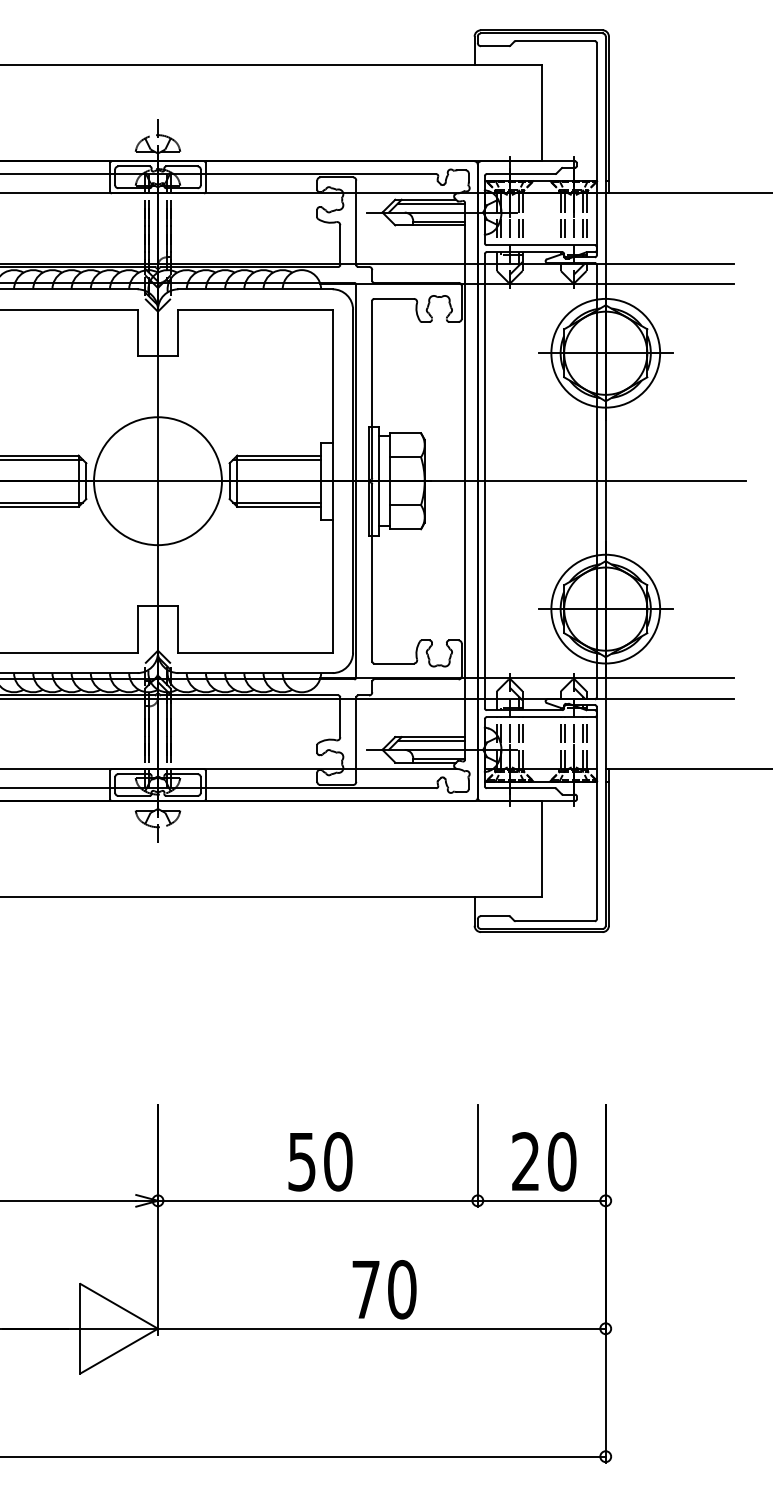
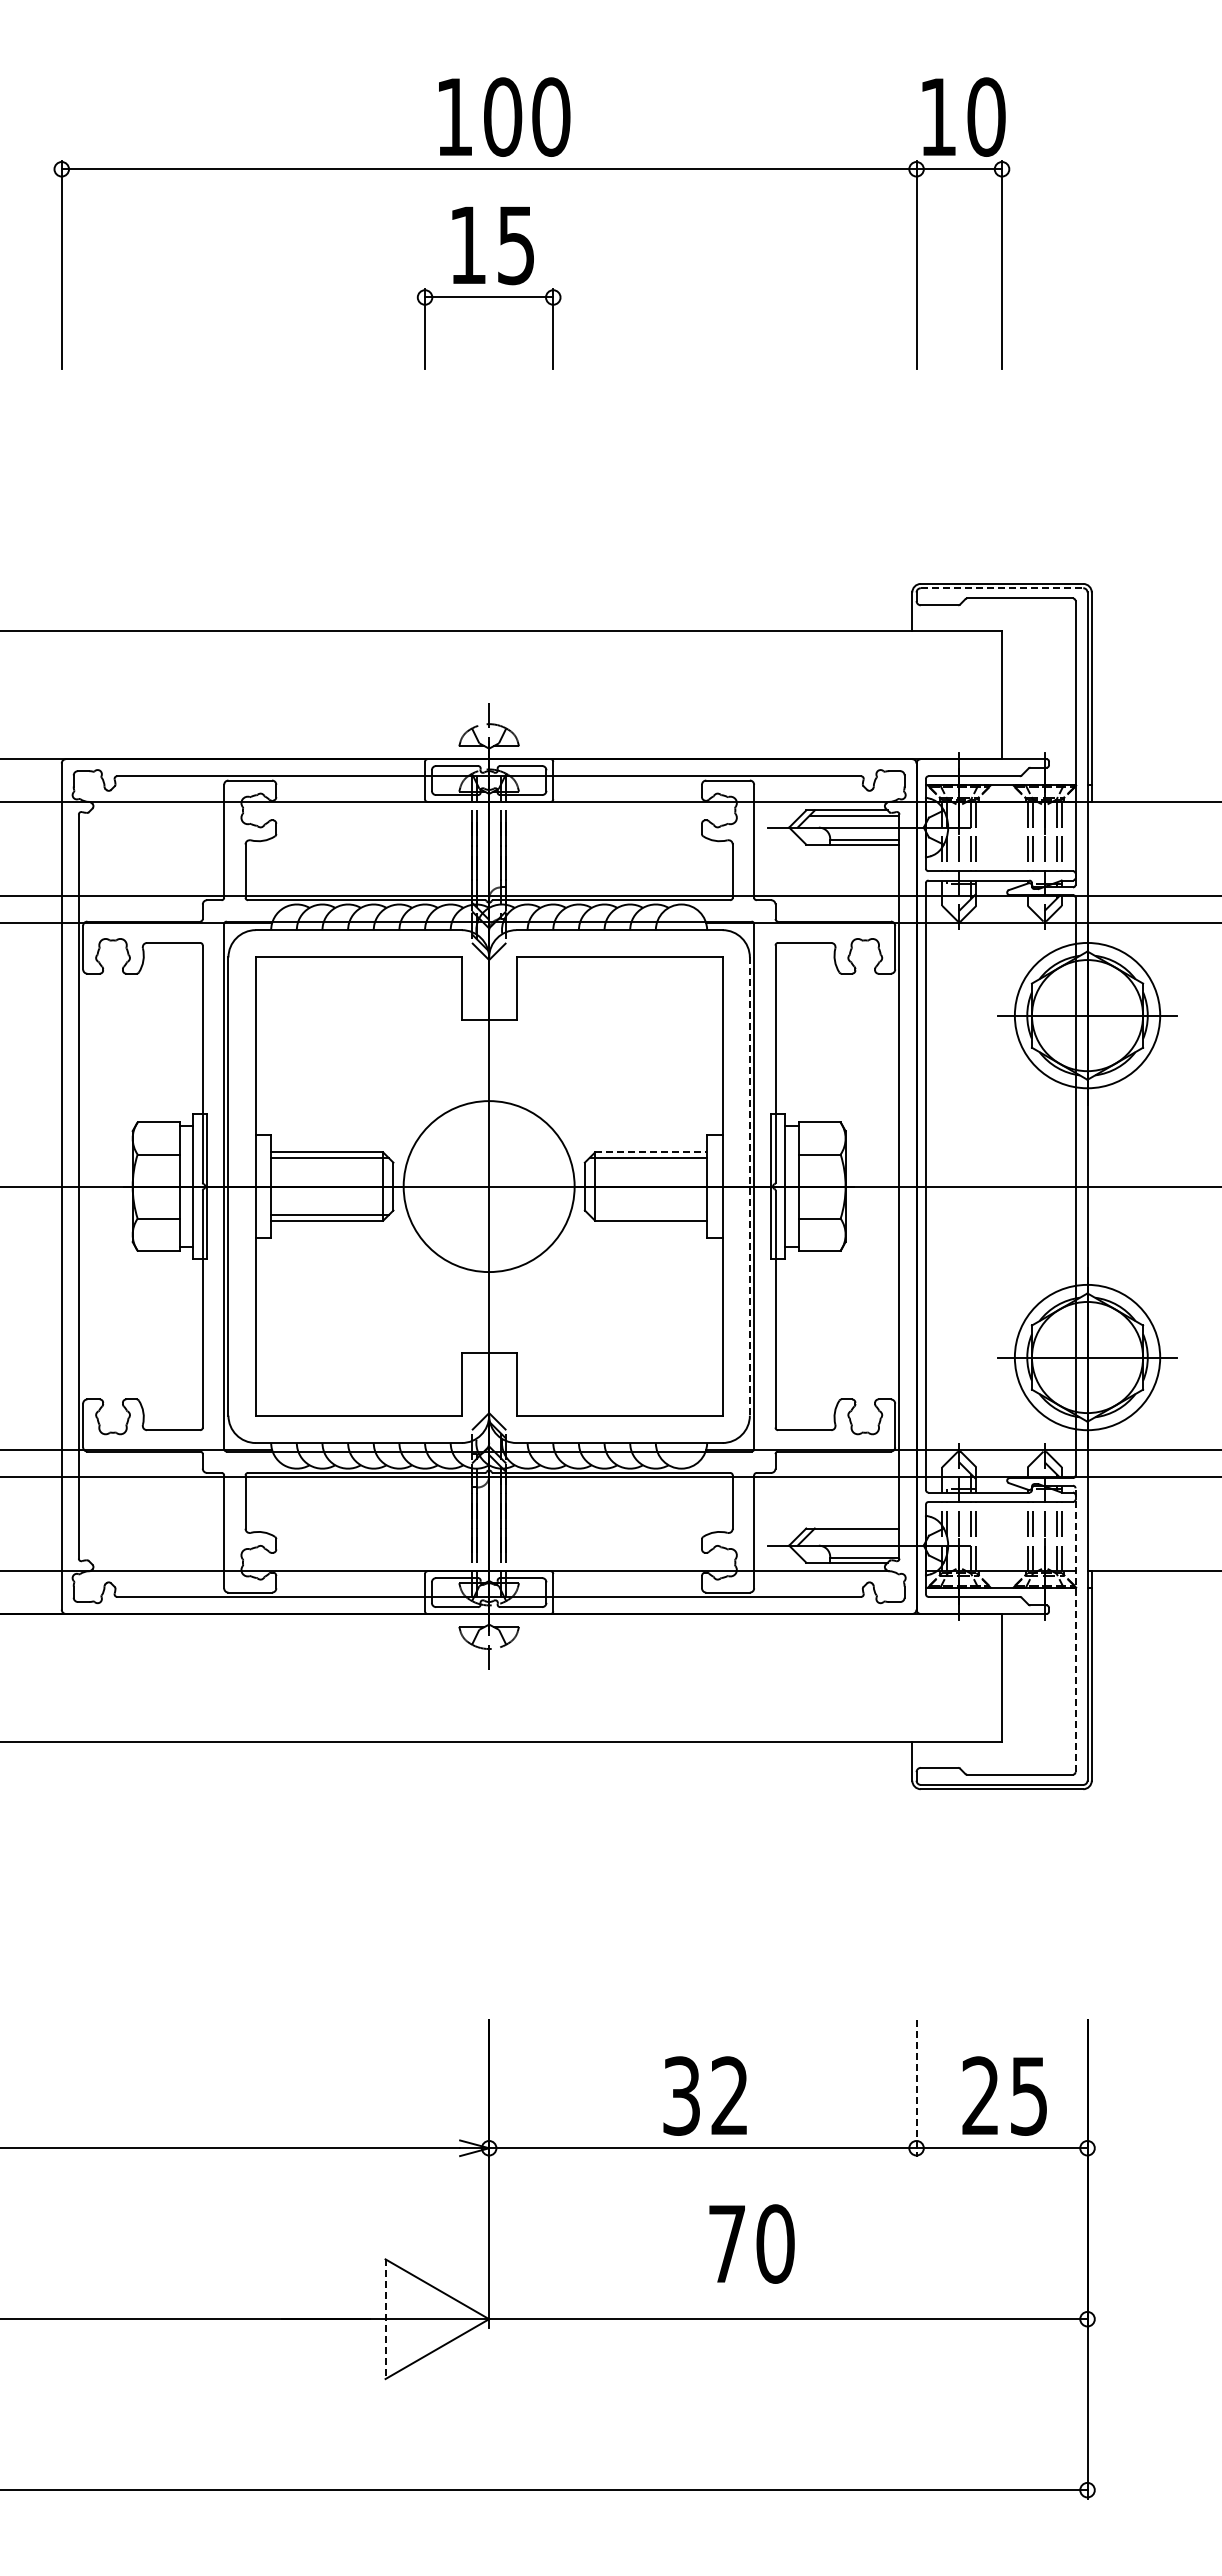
line: (542, 33) -> (1002, 588), solid -> dashed
line: (279, 455) -> (651, 1152), solid -> dashed
line: (352, 481) -> (749, 1187), solid -> dashed
line: (277, 502) -> (648, 1215), removed
line: (431, 740) -> (854, 1533), removed
line: (596, 813) -> (1075, 1630), solid -> dashed
line: (477, 1156) -> (916, 2088), solid -> dashed
text: (320, 1161) -> (706, 2095), 50 -> 32
text: (562, 1161) -> (1029, 2095), 20 -> 25
text: (384, 1289) -> (751, 2243), moved
line: (80, 1328) -> (385, 2319), solid -> dashed

